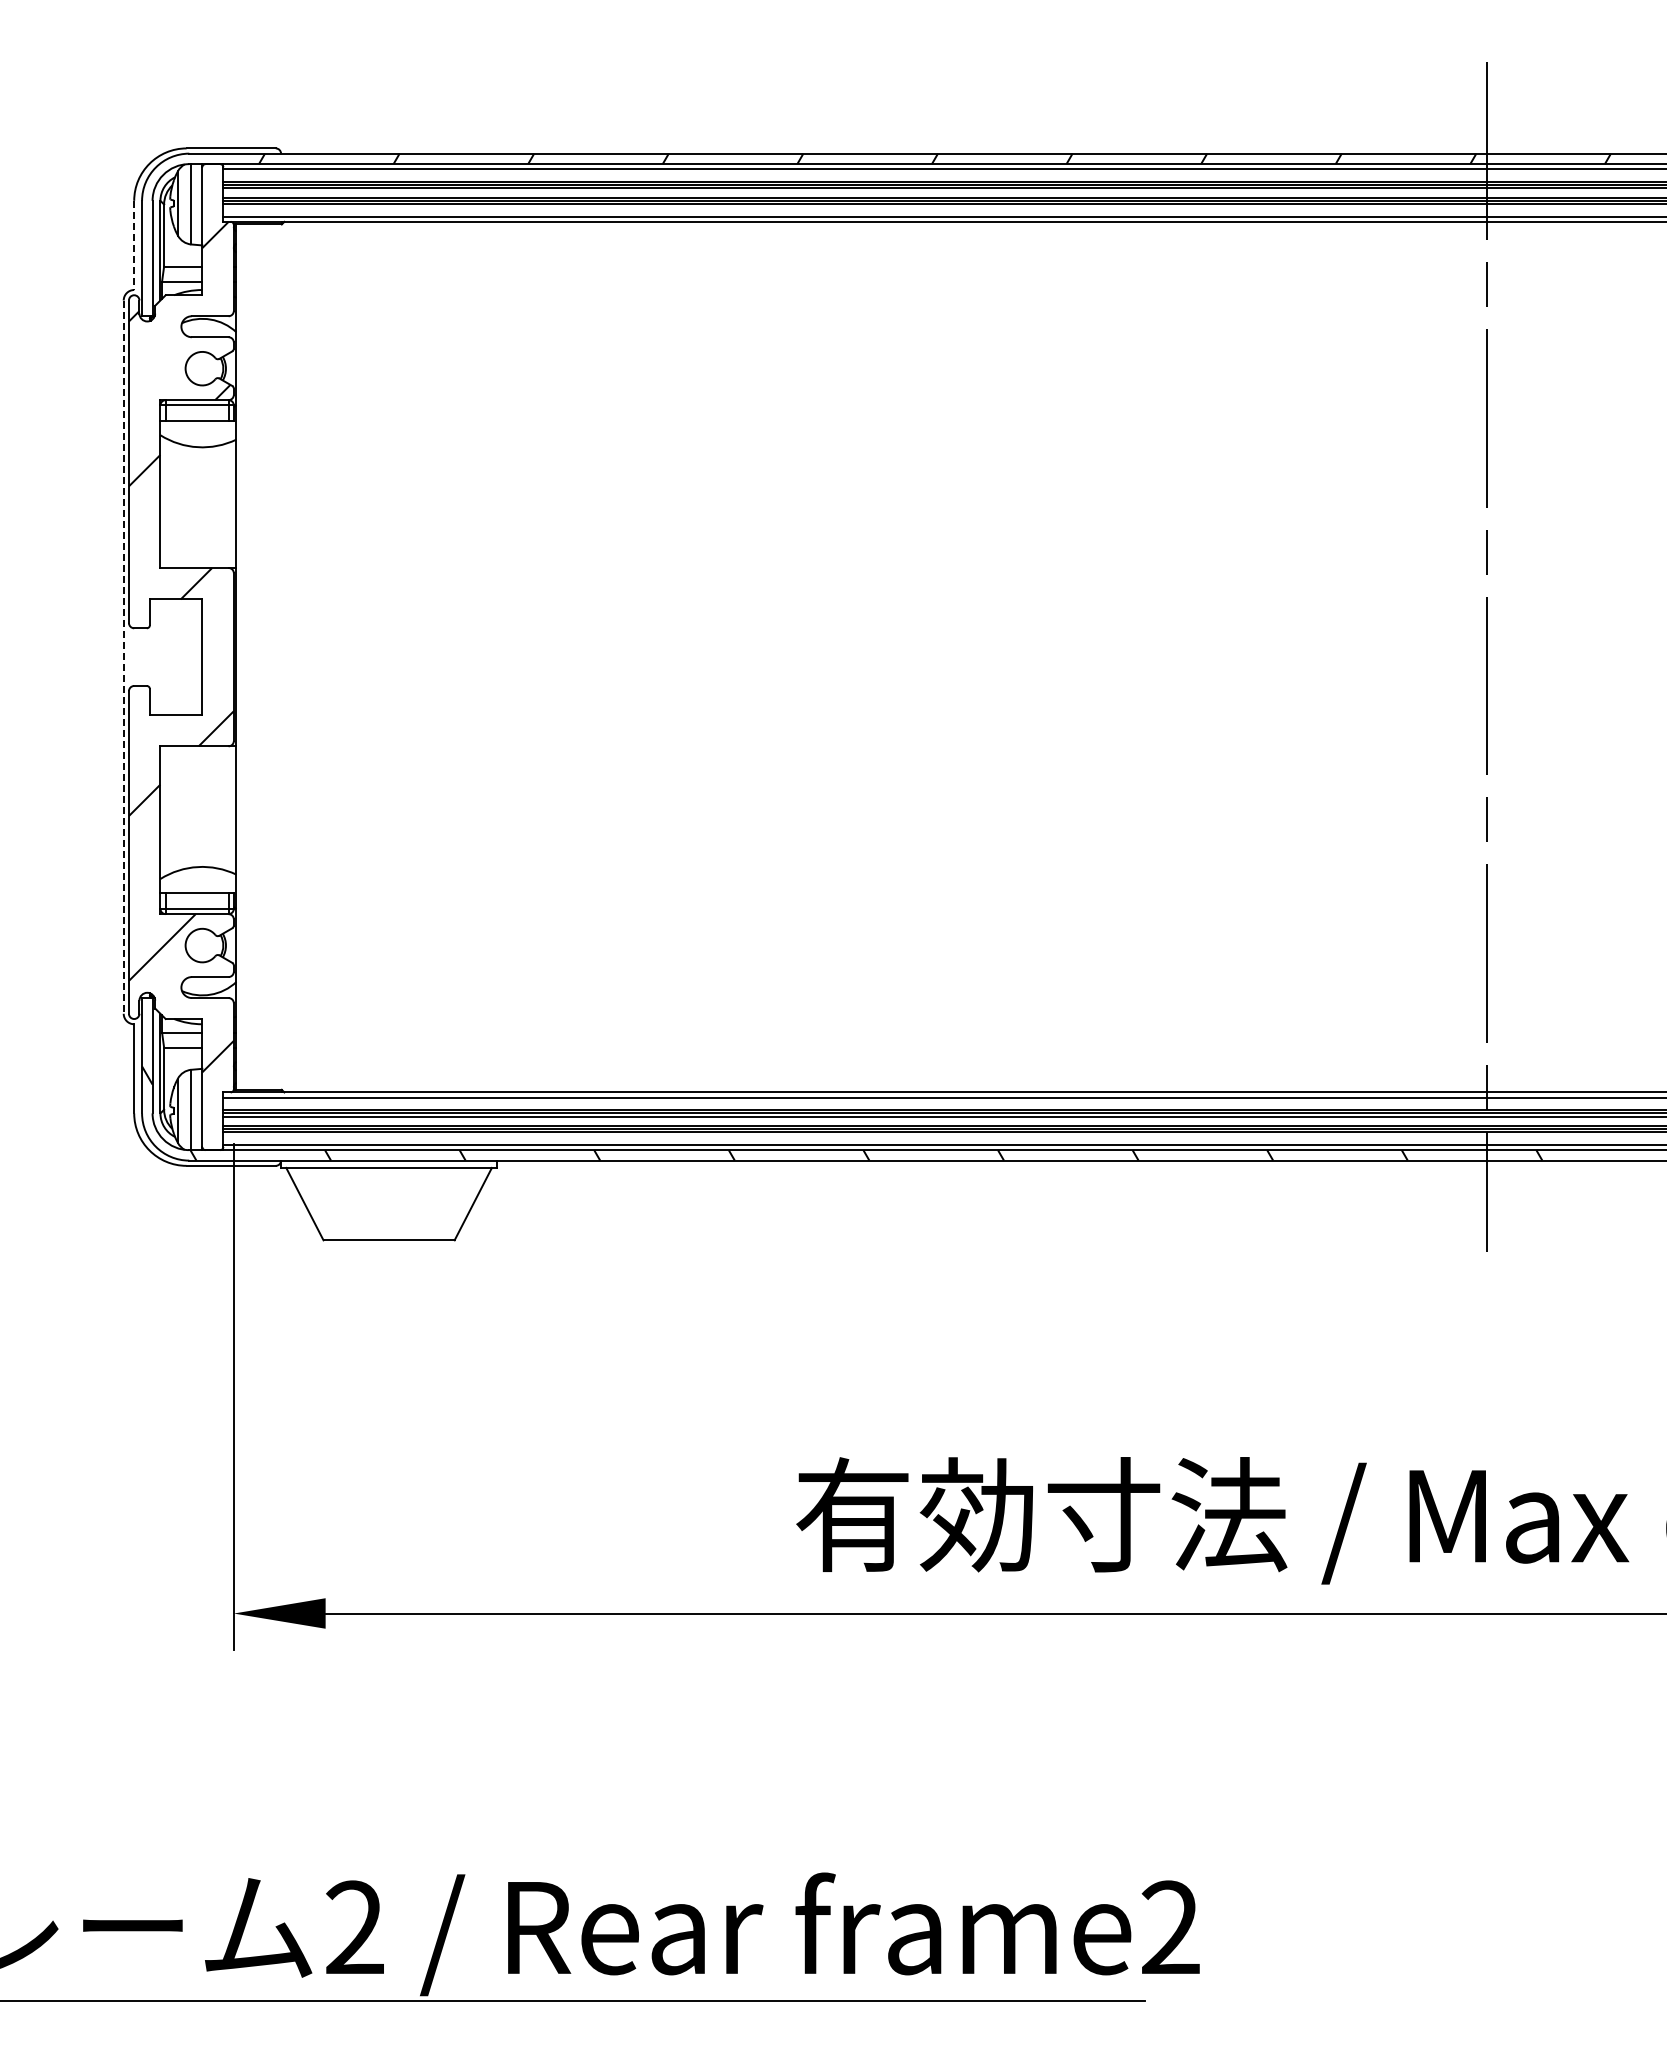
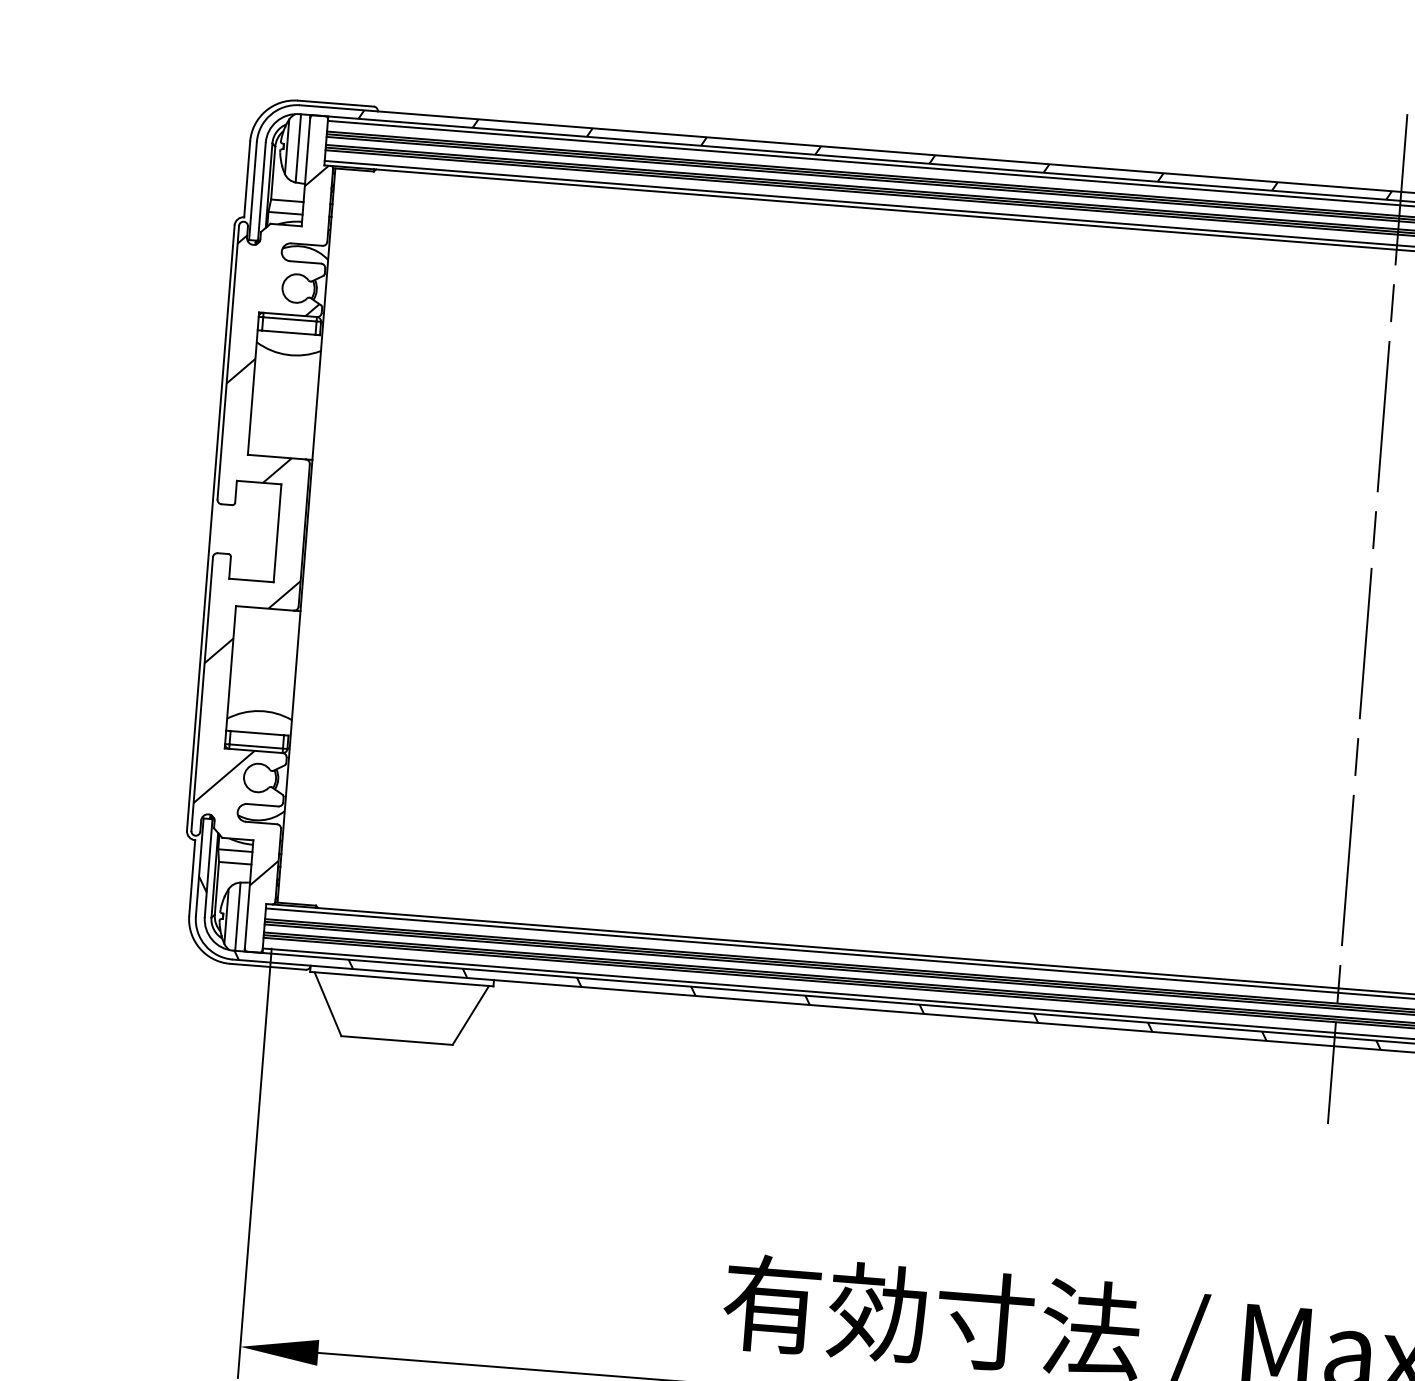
line: (134, 245) -> (247, 179), dashed -> solid
line: (123, 657) -> (210, 528), dashed -> solid

